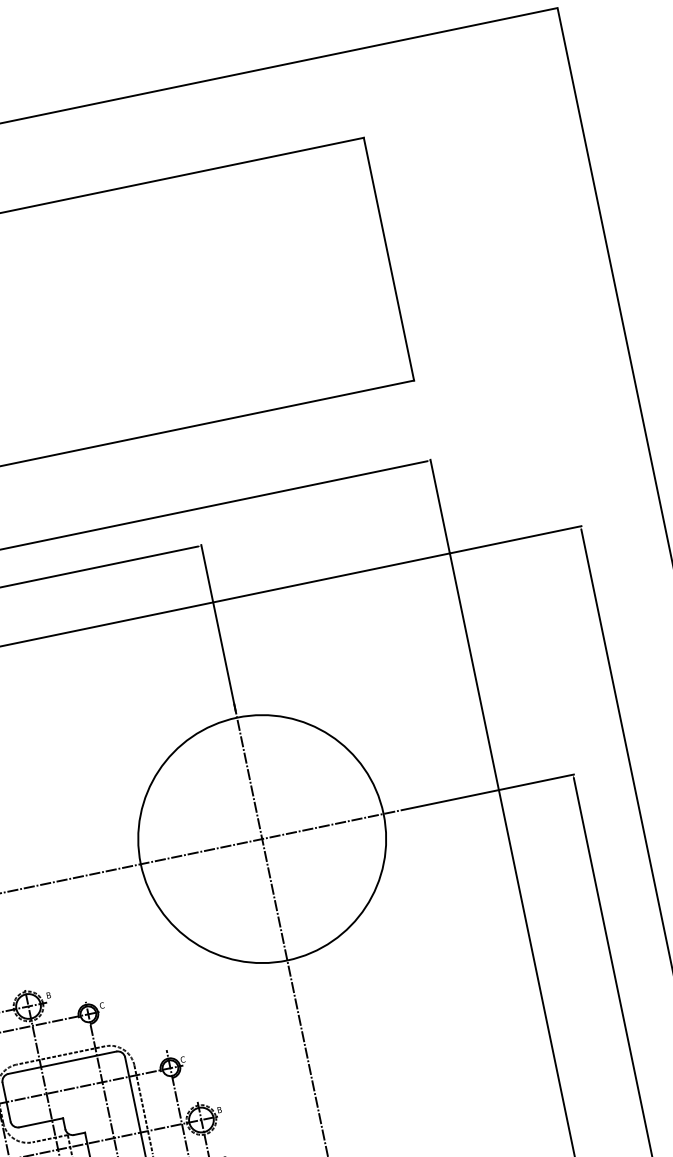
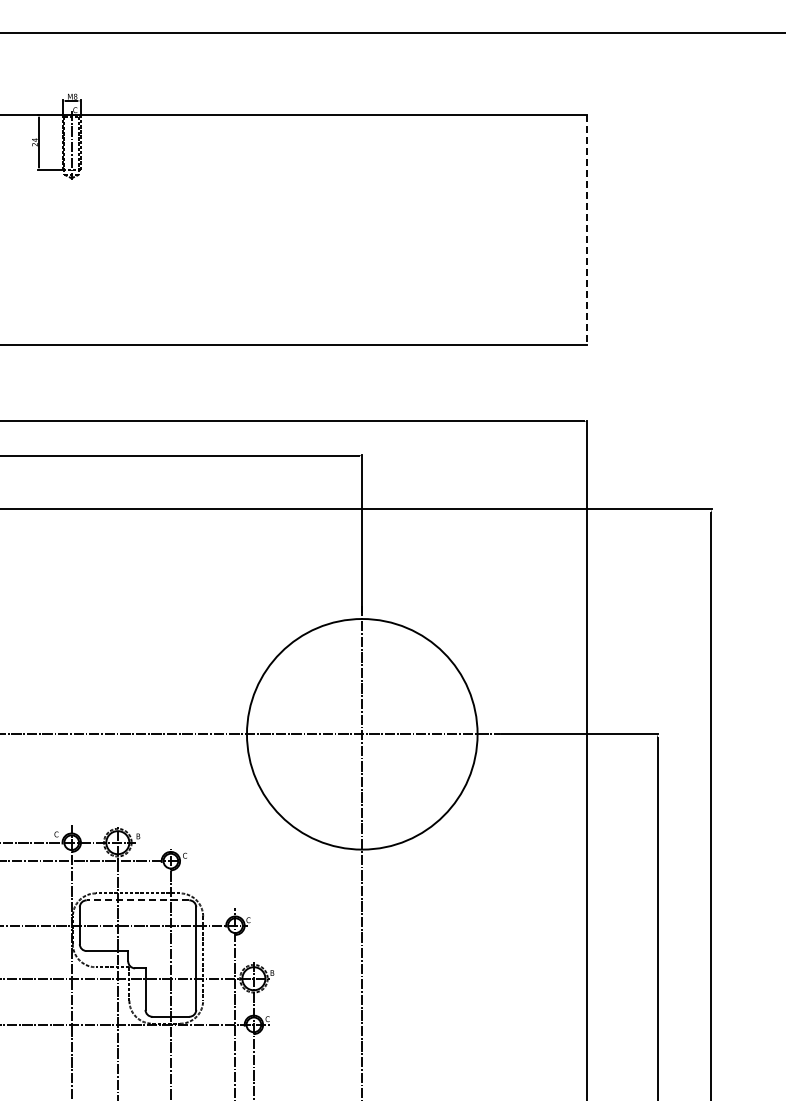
line: (389, 259) -> (587, 230), solid -> dashed
line: (61, 1063) -> (137, 900), solid -> dashed

